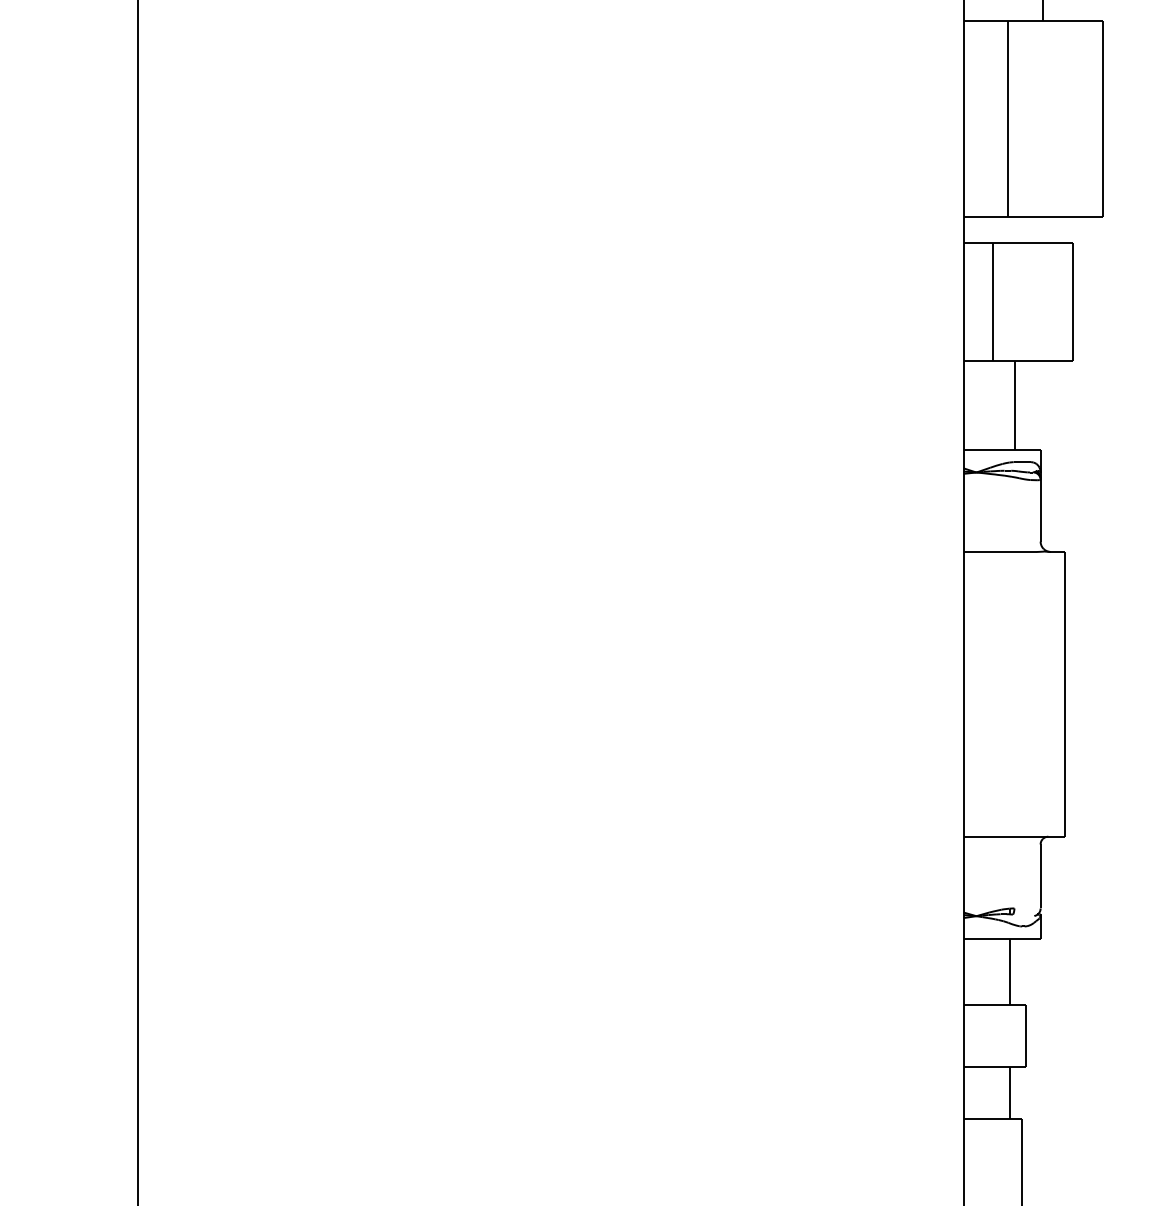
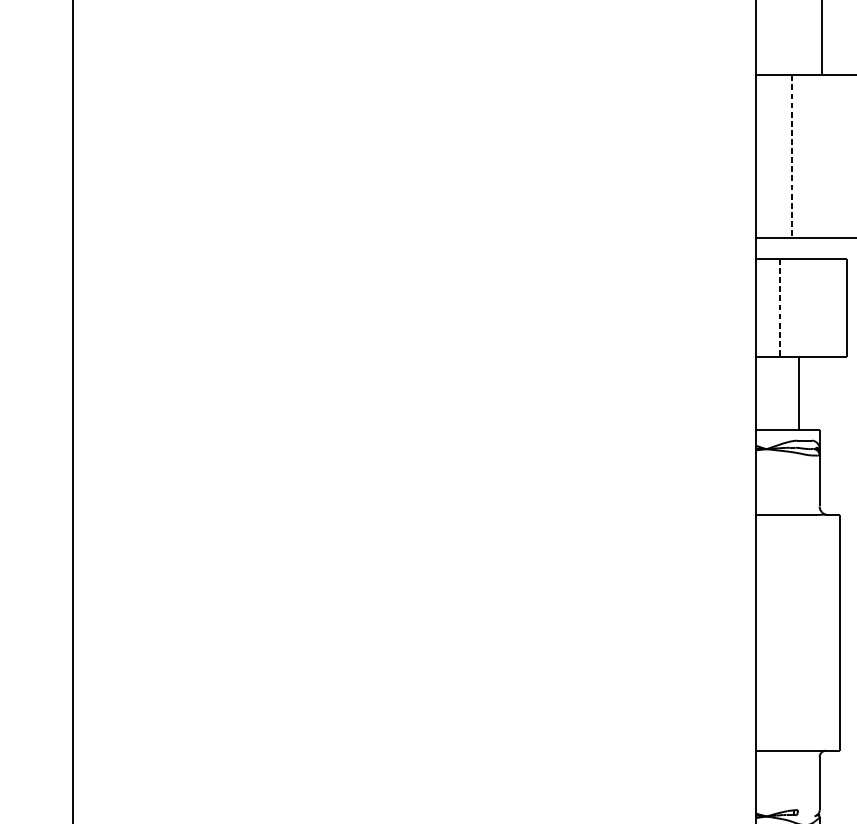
line: (1007, 119) -> (792, 156), solid -> dashed
line: (992, 302) -> (779, 308), solid -> dashed

